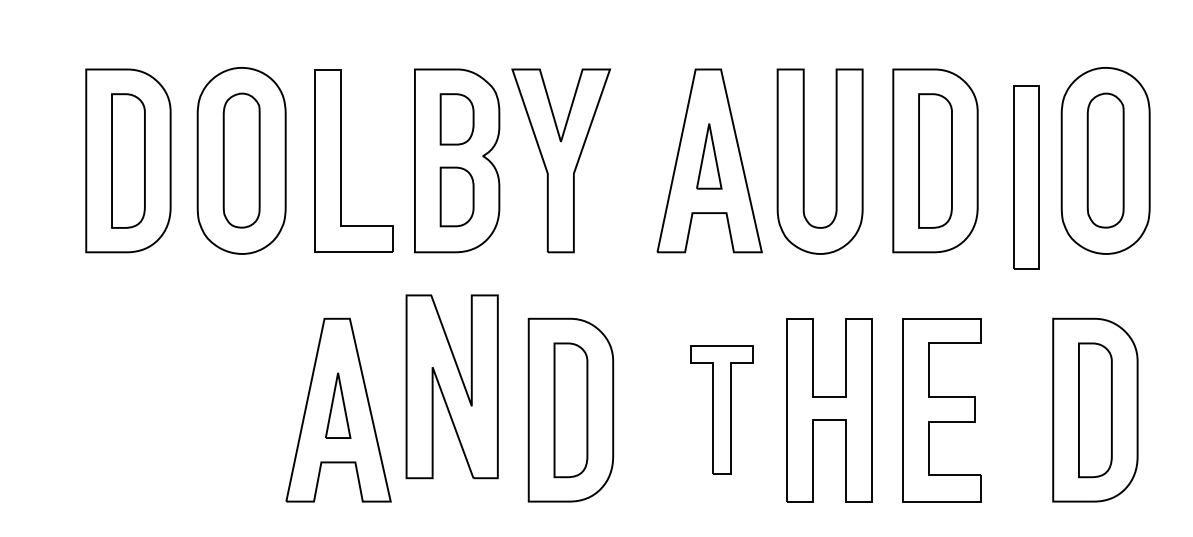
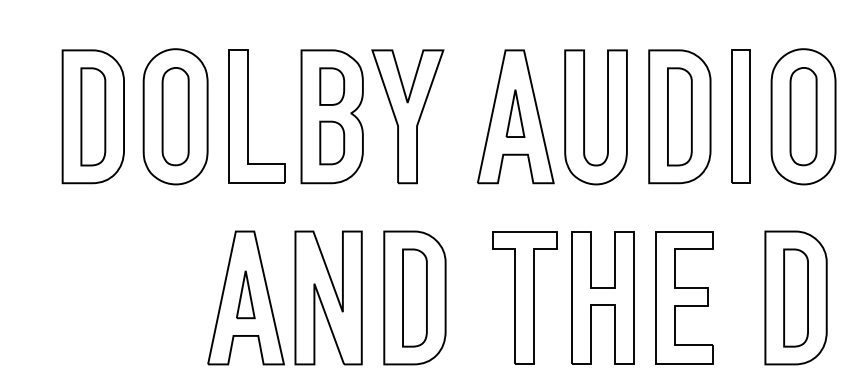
part: (1025, 176) -> (740, 116), moved
part: (452, 386) -> (328, 297), moved
part: (721, 409) -> (524, 297), size x1.43

